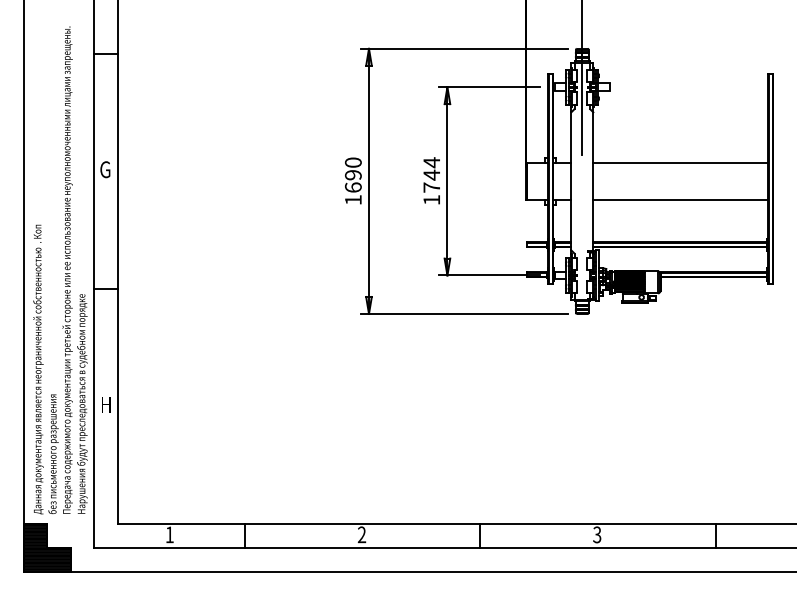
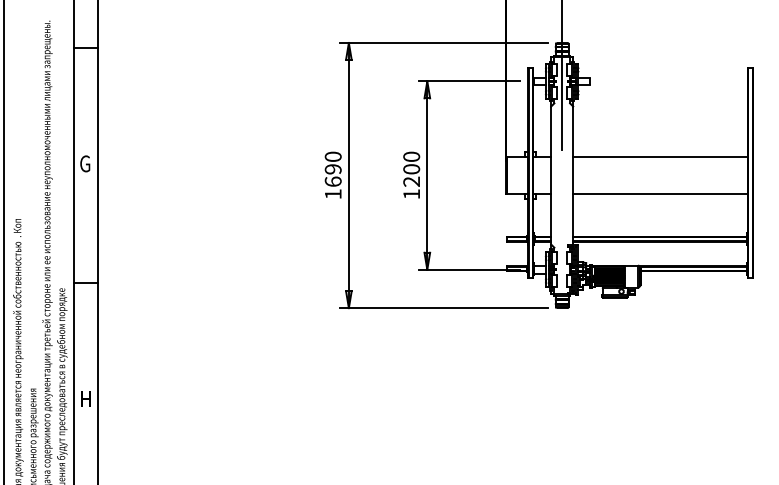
text: (431, 174) -> (411, 168), 1744 -> 1200

